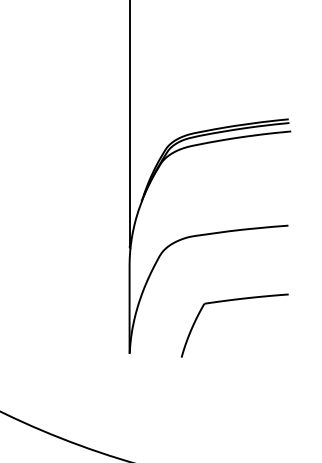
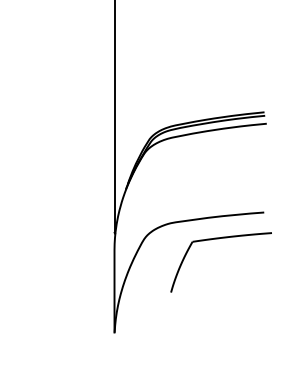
part: (230, 301) -> (217, 239), moved

